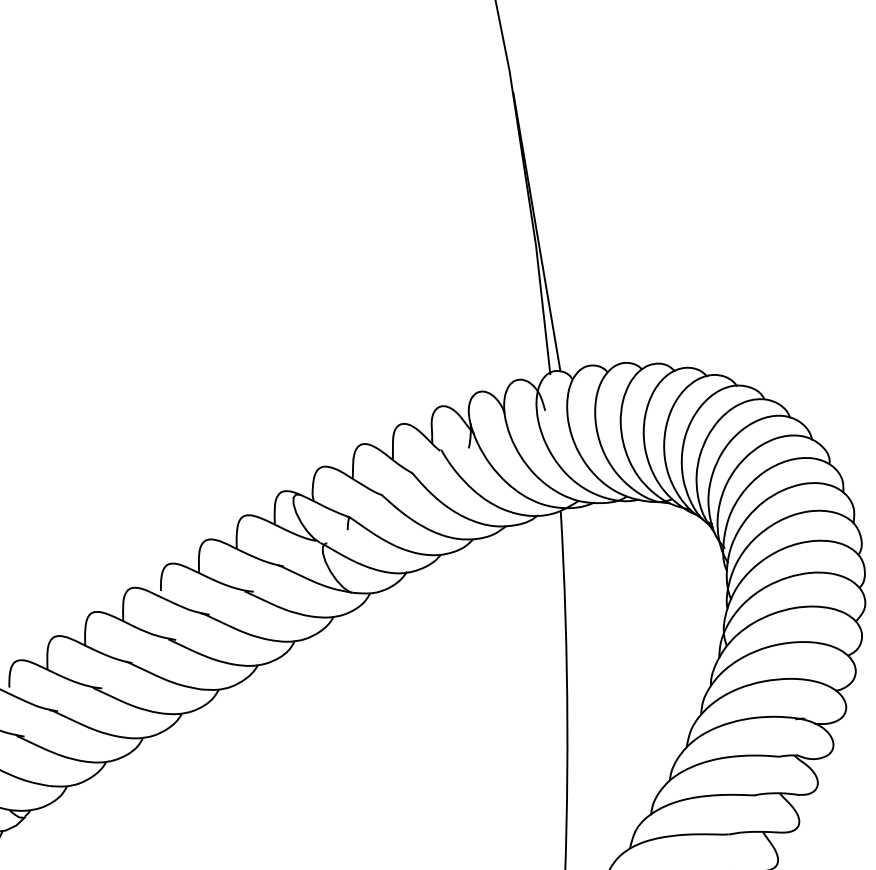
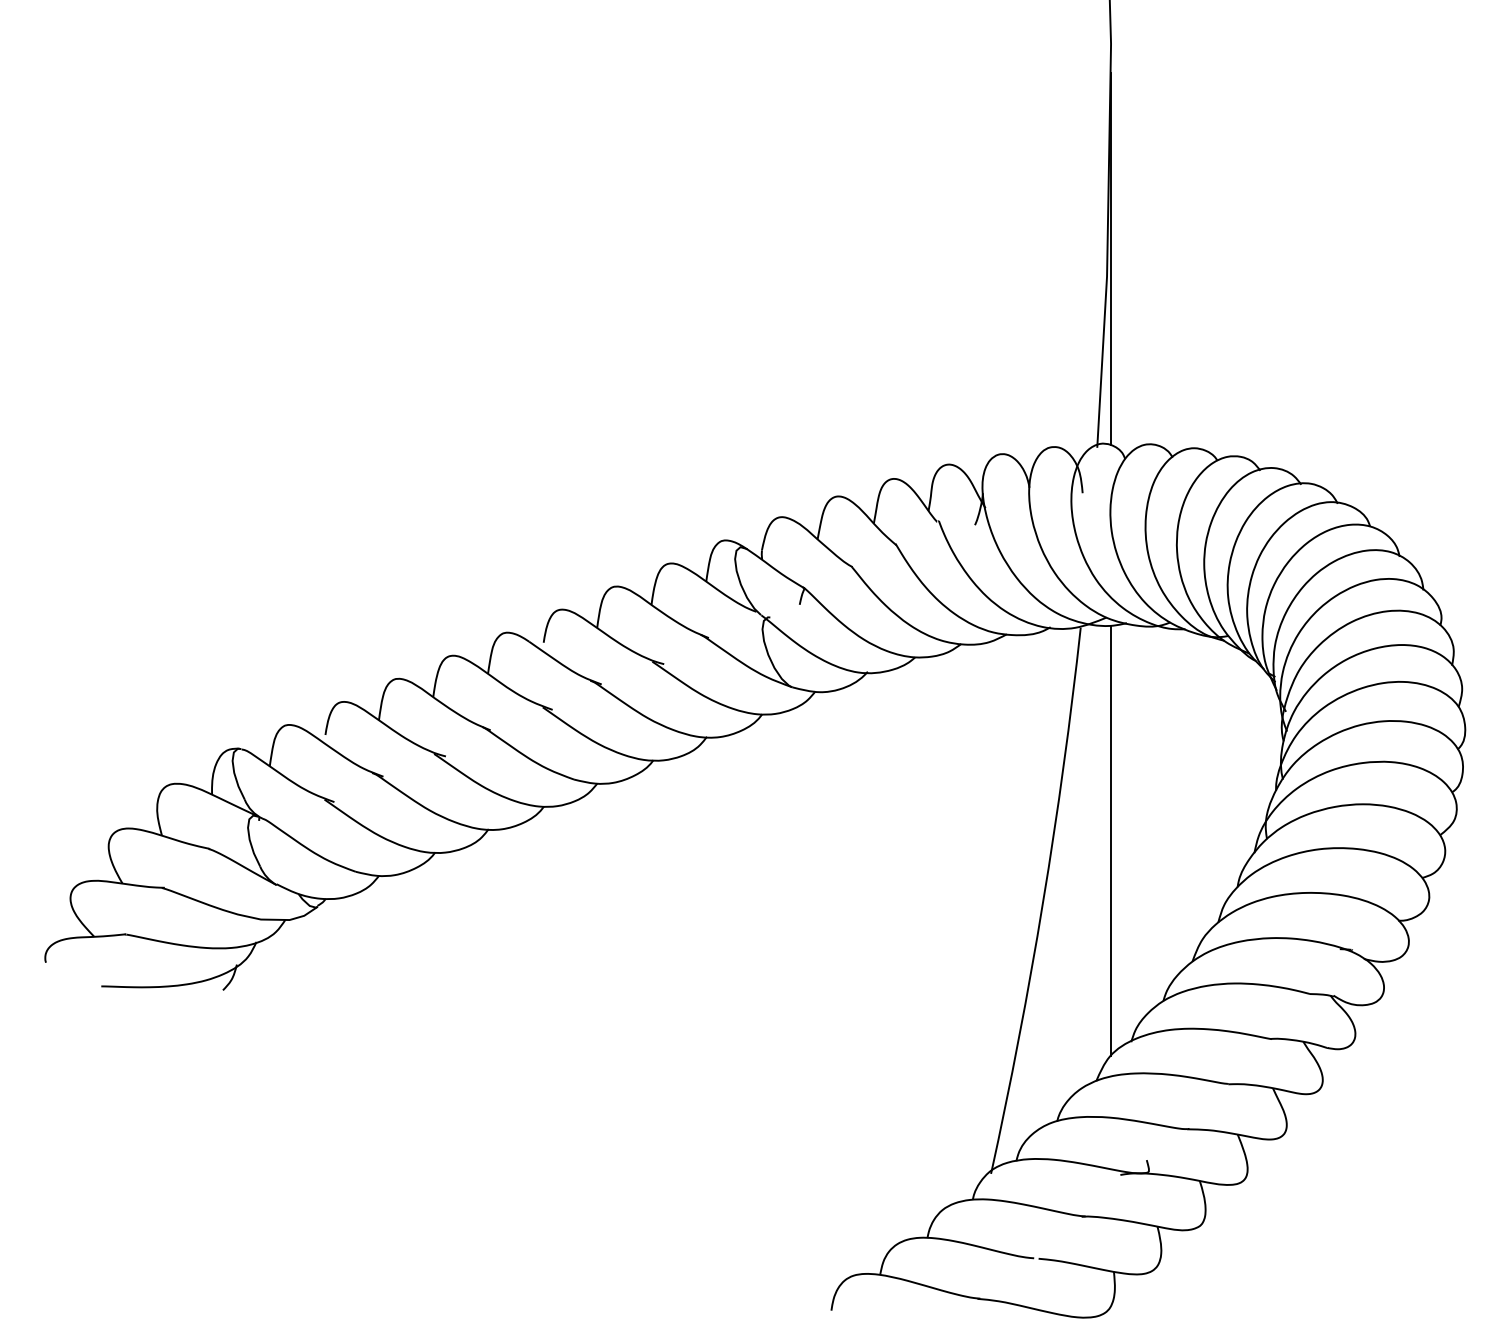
line: (610, 667) -> (1111, 840), added

